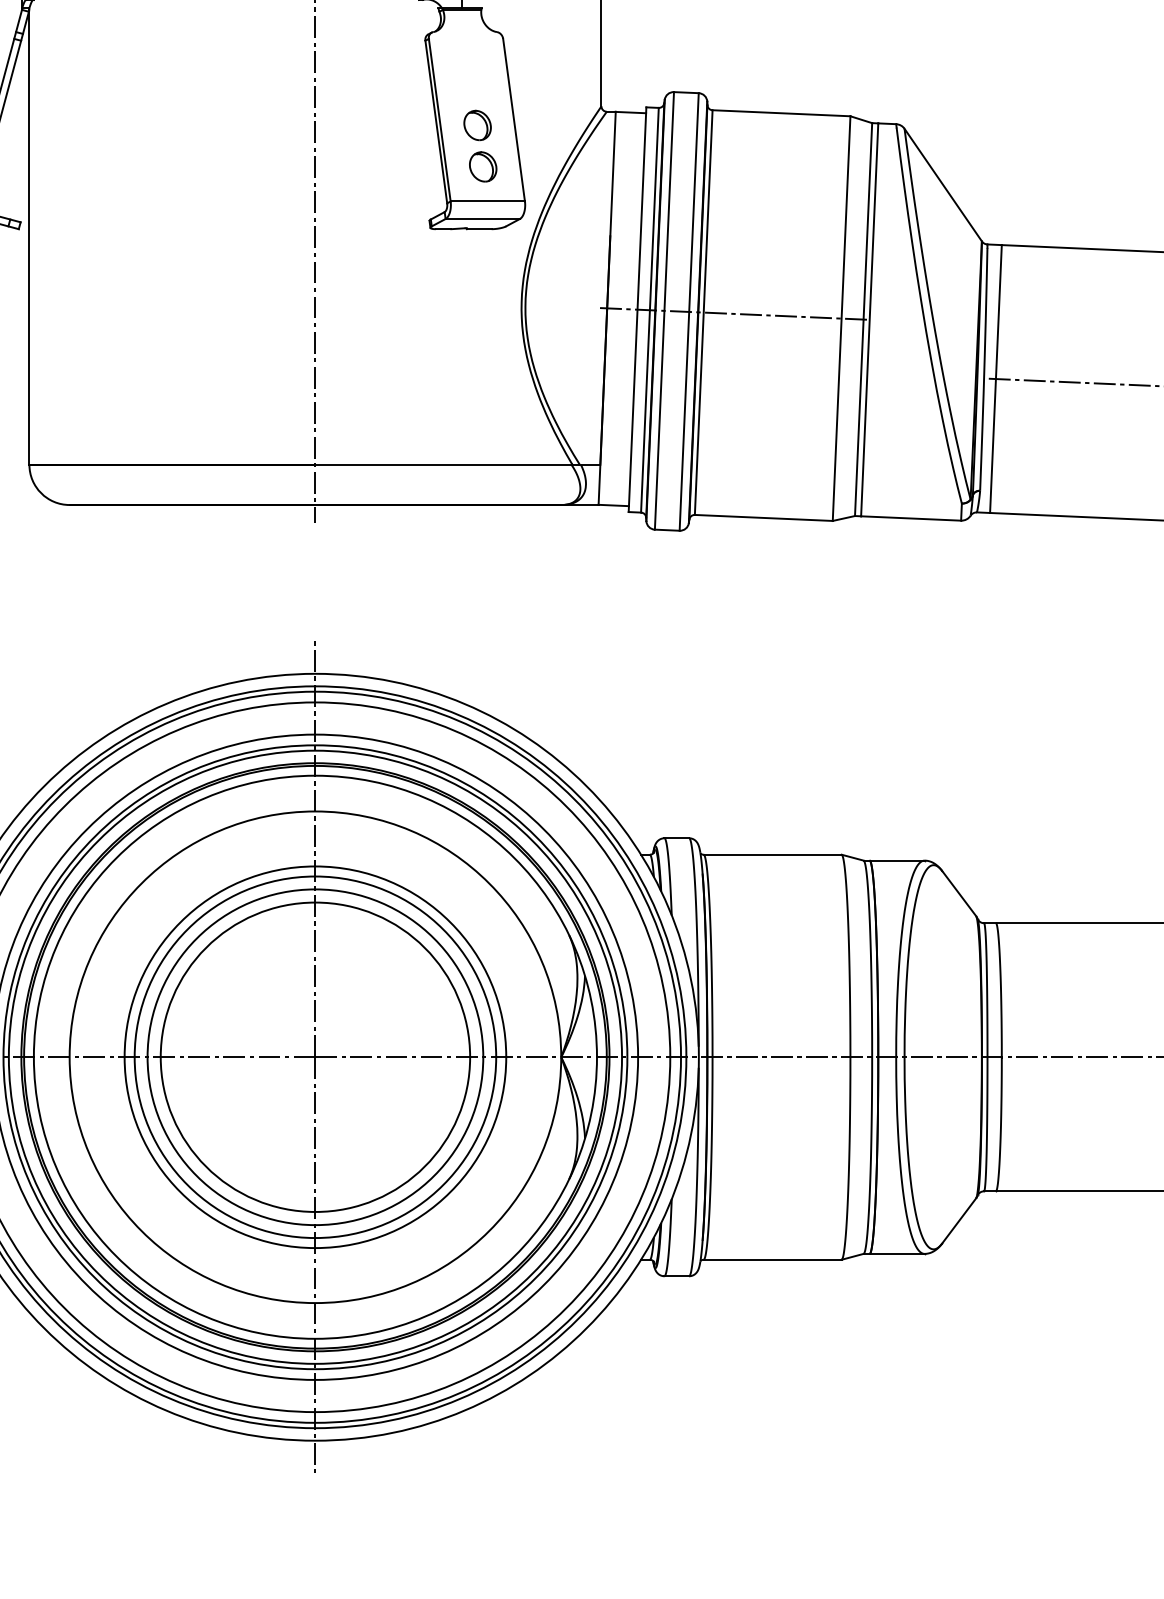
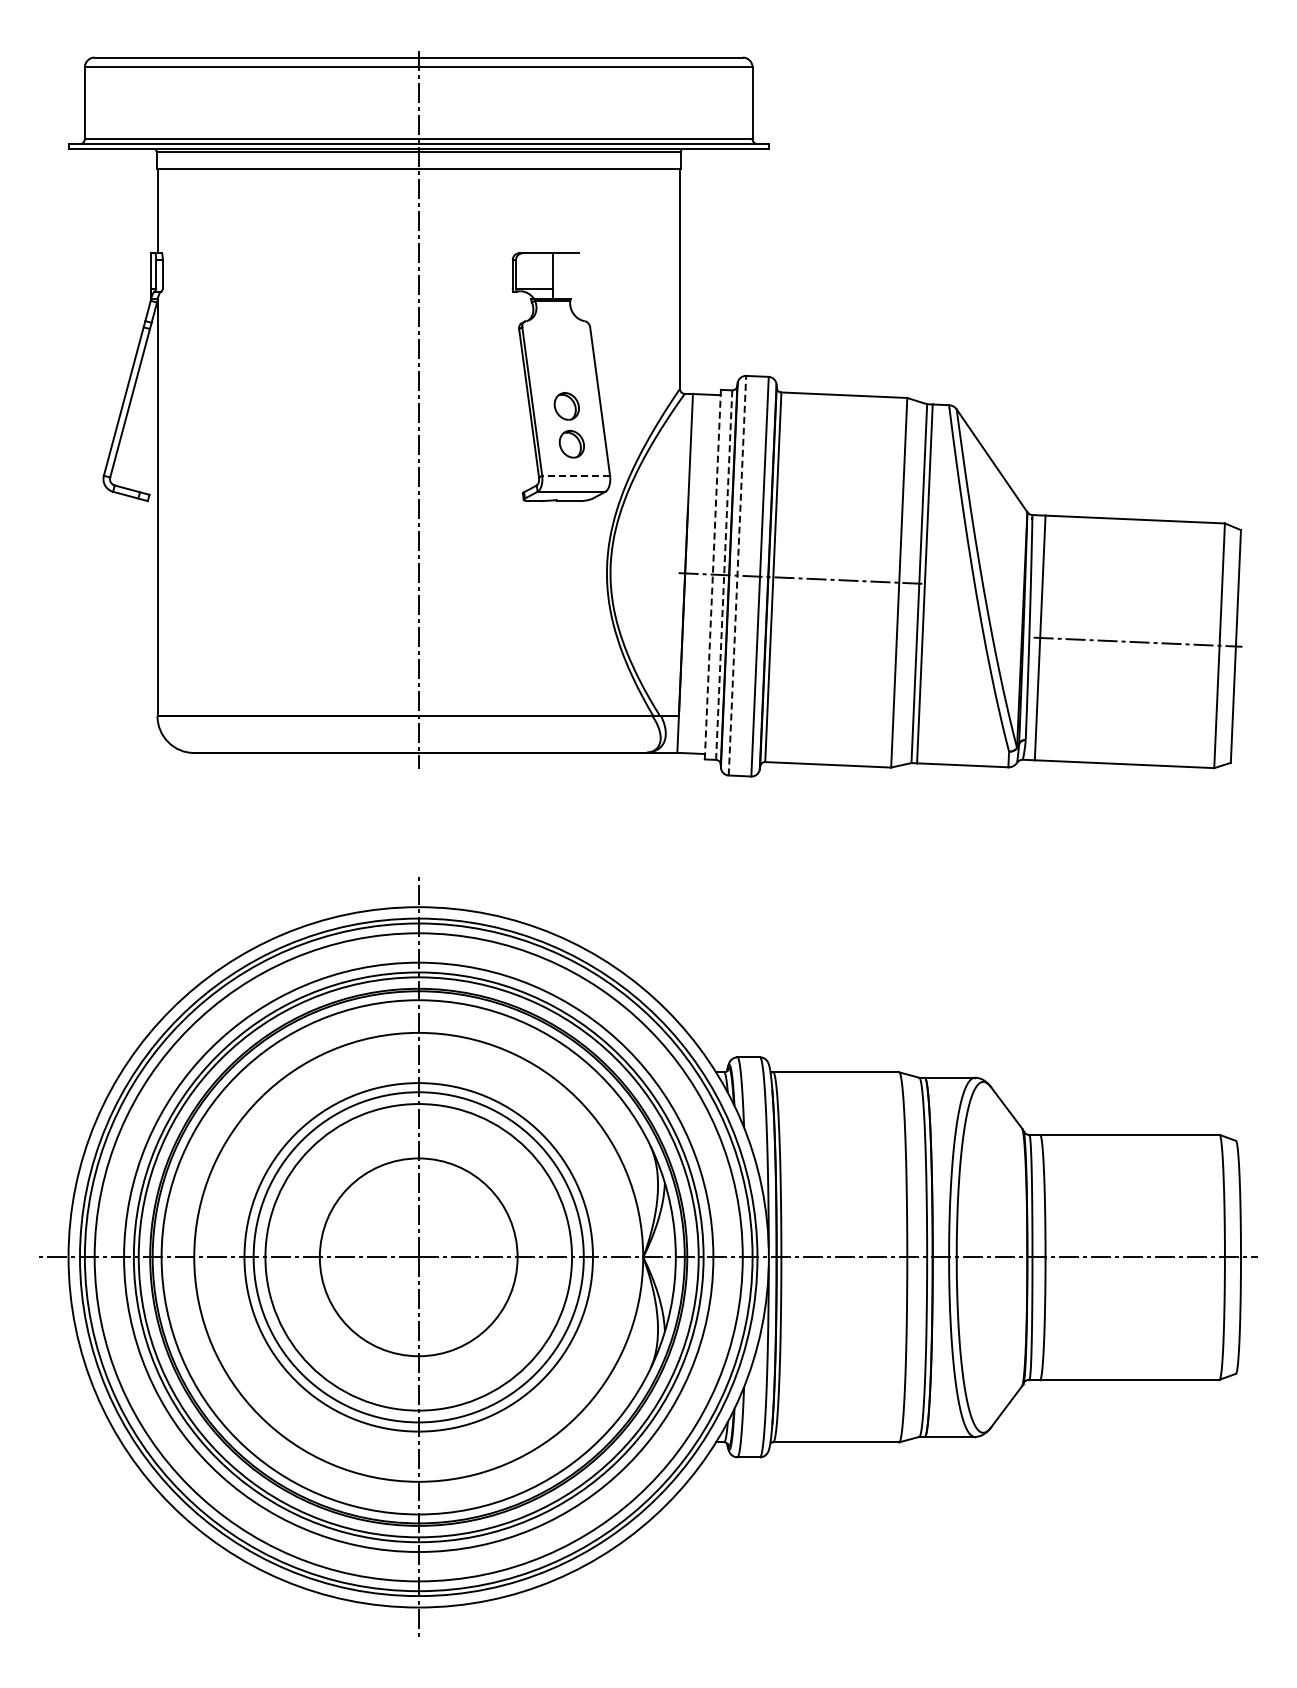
line: (488, 201) -> (576, 475), solid -> dashed
line: (637, 309) -> (712, 574), solid -> dashed
line: (650, 310) -> (724, 575), solid -> dashed
line: (664, 310) -> (737, 575), solid -> dashed
circle: (315, 1057) -> (418, 1257), size x0.7

